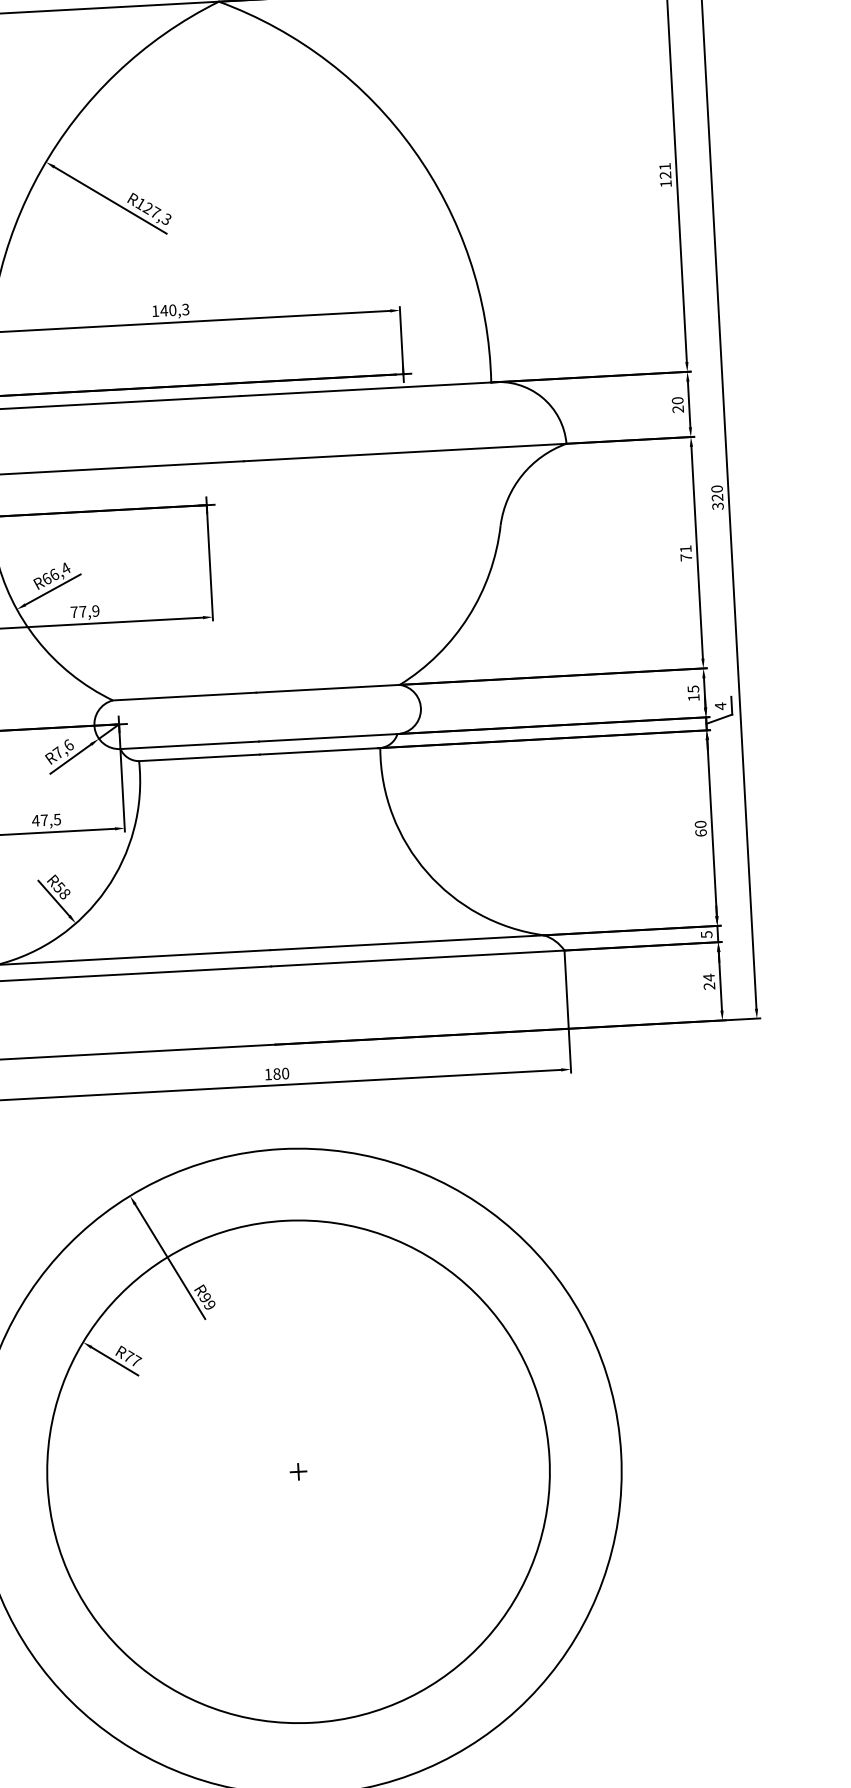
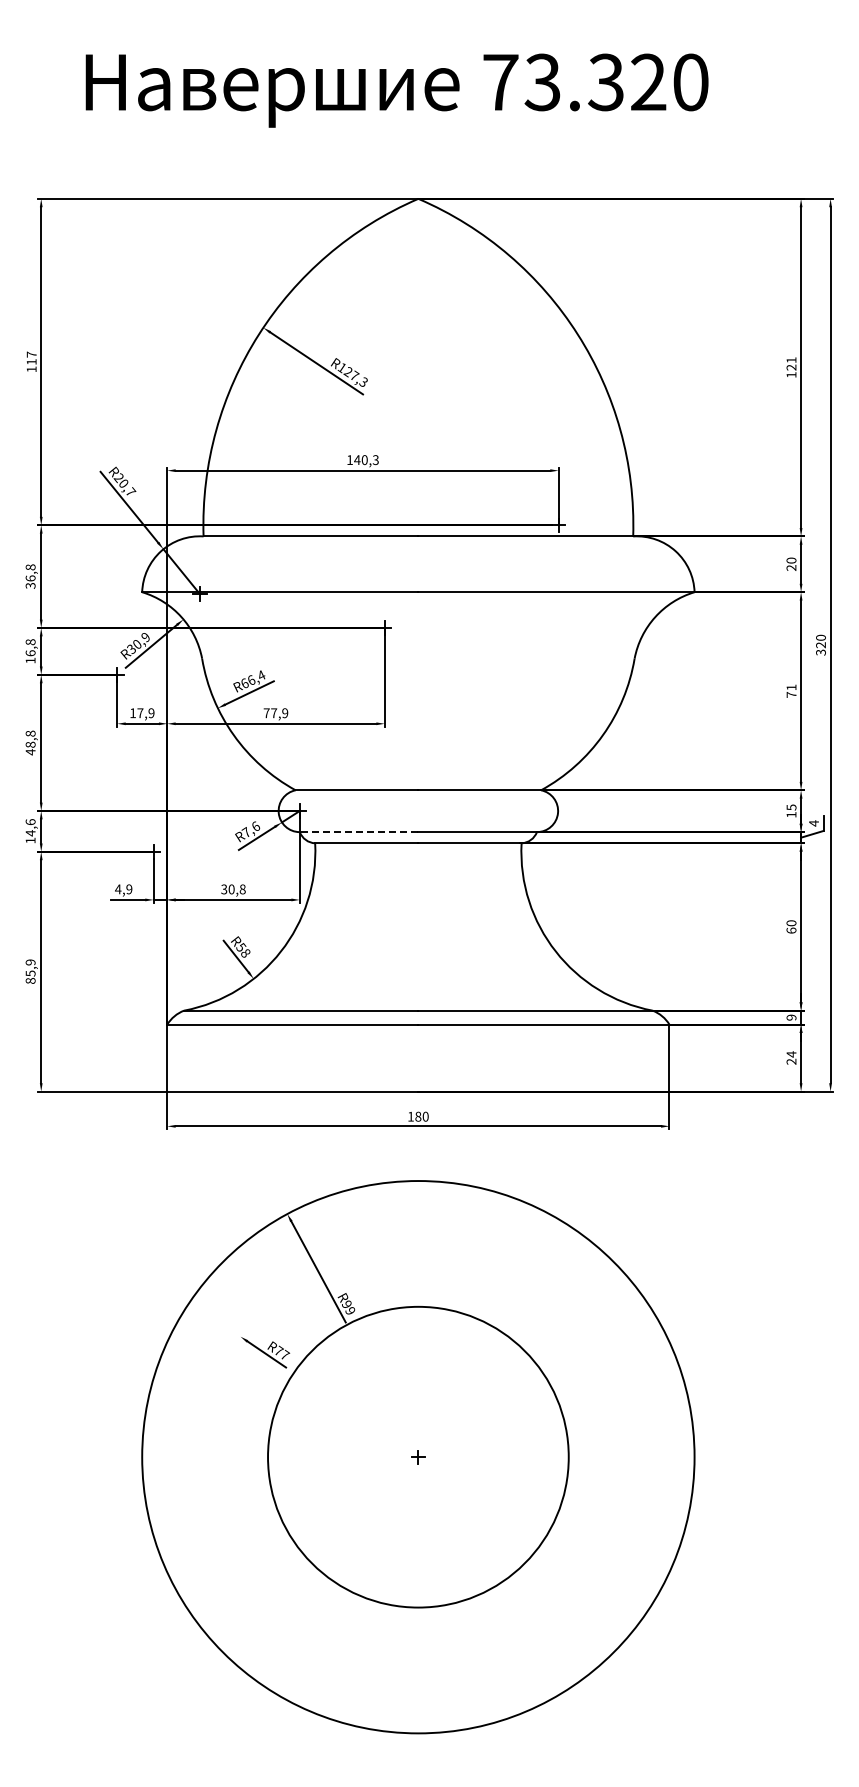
line: (189, 745) -> (358, 832), solid -> dashed
text: (46, 820) -> (233, 889), 47,5 -> 30,8
text: (706, 934) -> (791, 1017), 5 -> 9
circle: (298, 1472) -> (418, 1457), size x0.7

